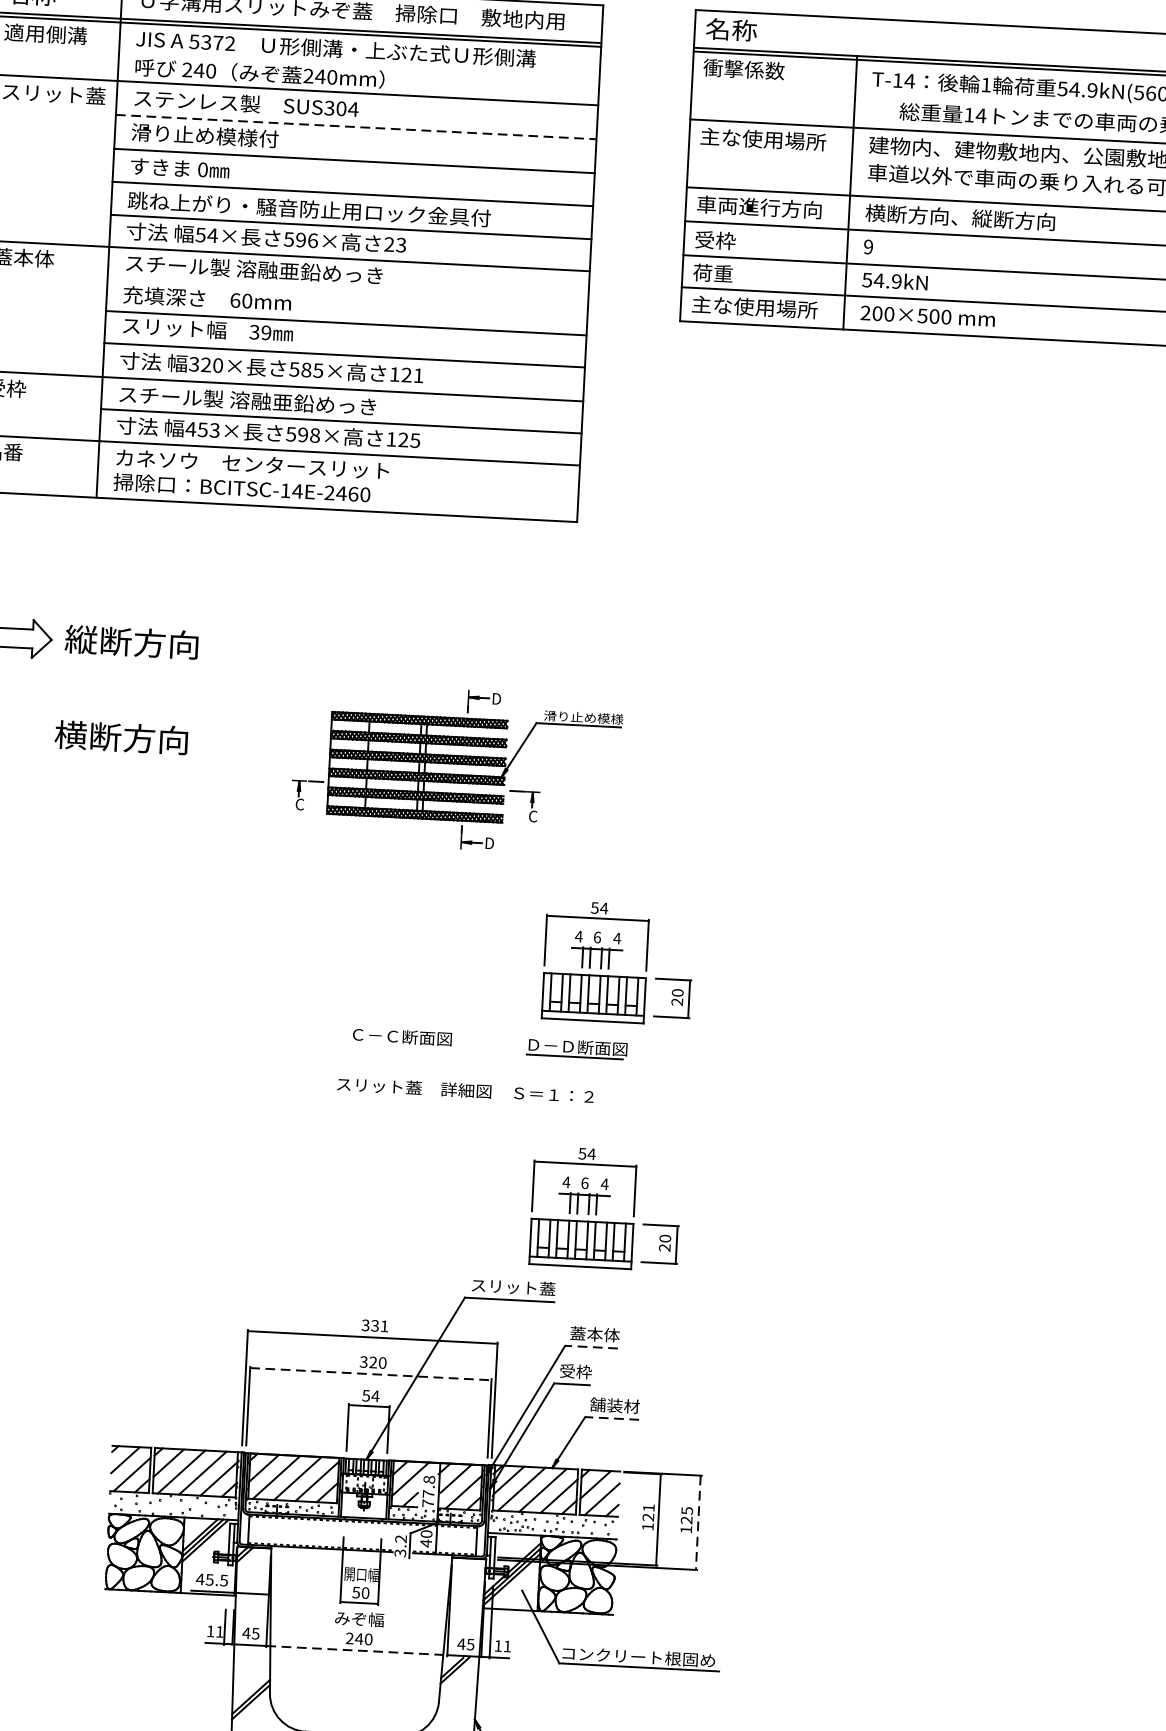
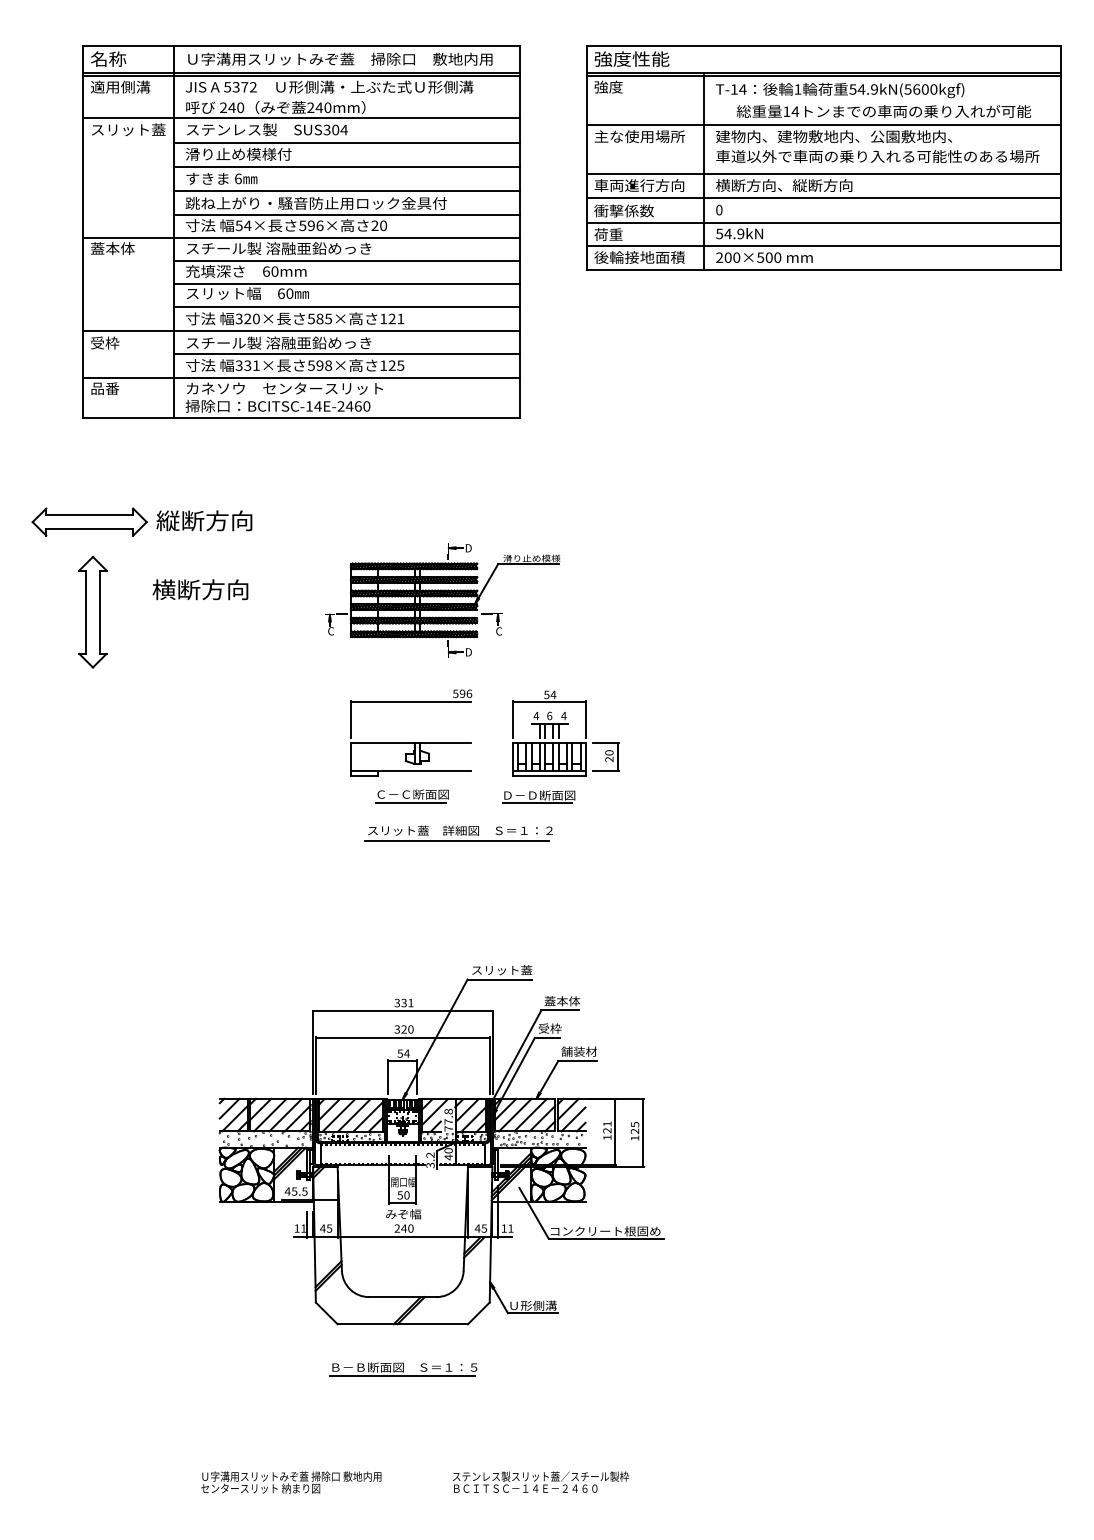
text: (757, 30) -> (631, 58), 名称 -> 強度性能
text: (744, 68) -> (623, 86), 衝撃係数 -> 強度
line: (357, 126) -> (347, 142), dashed -> solid
text: (203, 169) -> (238, 178), 0 -> 6
text: (735, 240) -> (623, 210), 受枠 -> 衝撃係数
text: (401, 244) -> (383, 225), 23 -> 20
text: (868, 247) -> (719, 210), 9 -> 0
line: (347, 290) -> (346, 260), added
text: (754, 307) -> (639, 257), 主な使用場所 -> 後輪接地面積
text: (260, 332) -> (285, 293), 39 -> 60
text: (202, 429) -> (247, 365), 453× -> 331×
part: (403, 964) -> (411, 742), added
line: (398, 1047) -> (410, 802), added
line: (459, 1103) -> (456, 840), added
part: (605, 1208) -> (565, 910), removed
line: (591, 1347) -> (560, 1010), dashed -> solid
line: (370, 1373) -> (402, 1037), dashed -> solid
line: (611, 1417) -> (577, 1060), dashed -> solid
line: (698, 1522) -> (643, 1132), dashed -> solid
line: (357, 1649) -> (403, 1236), dashed -> solid

